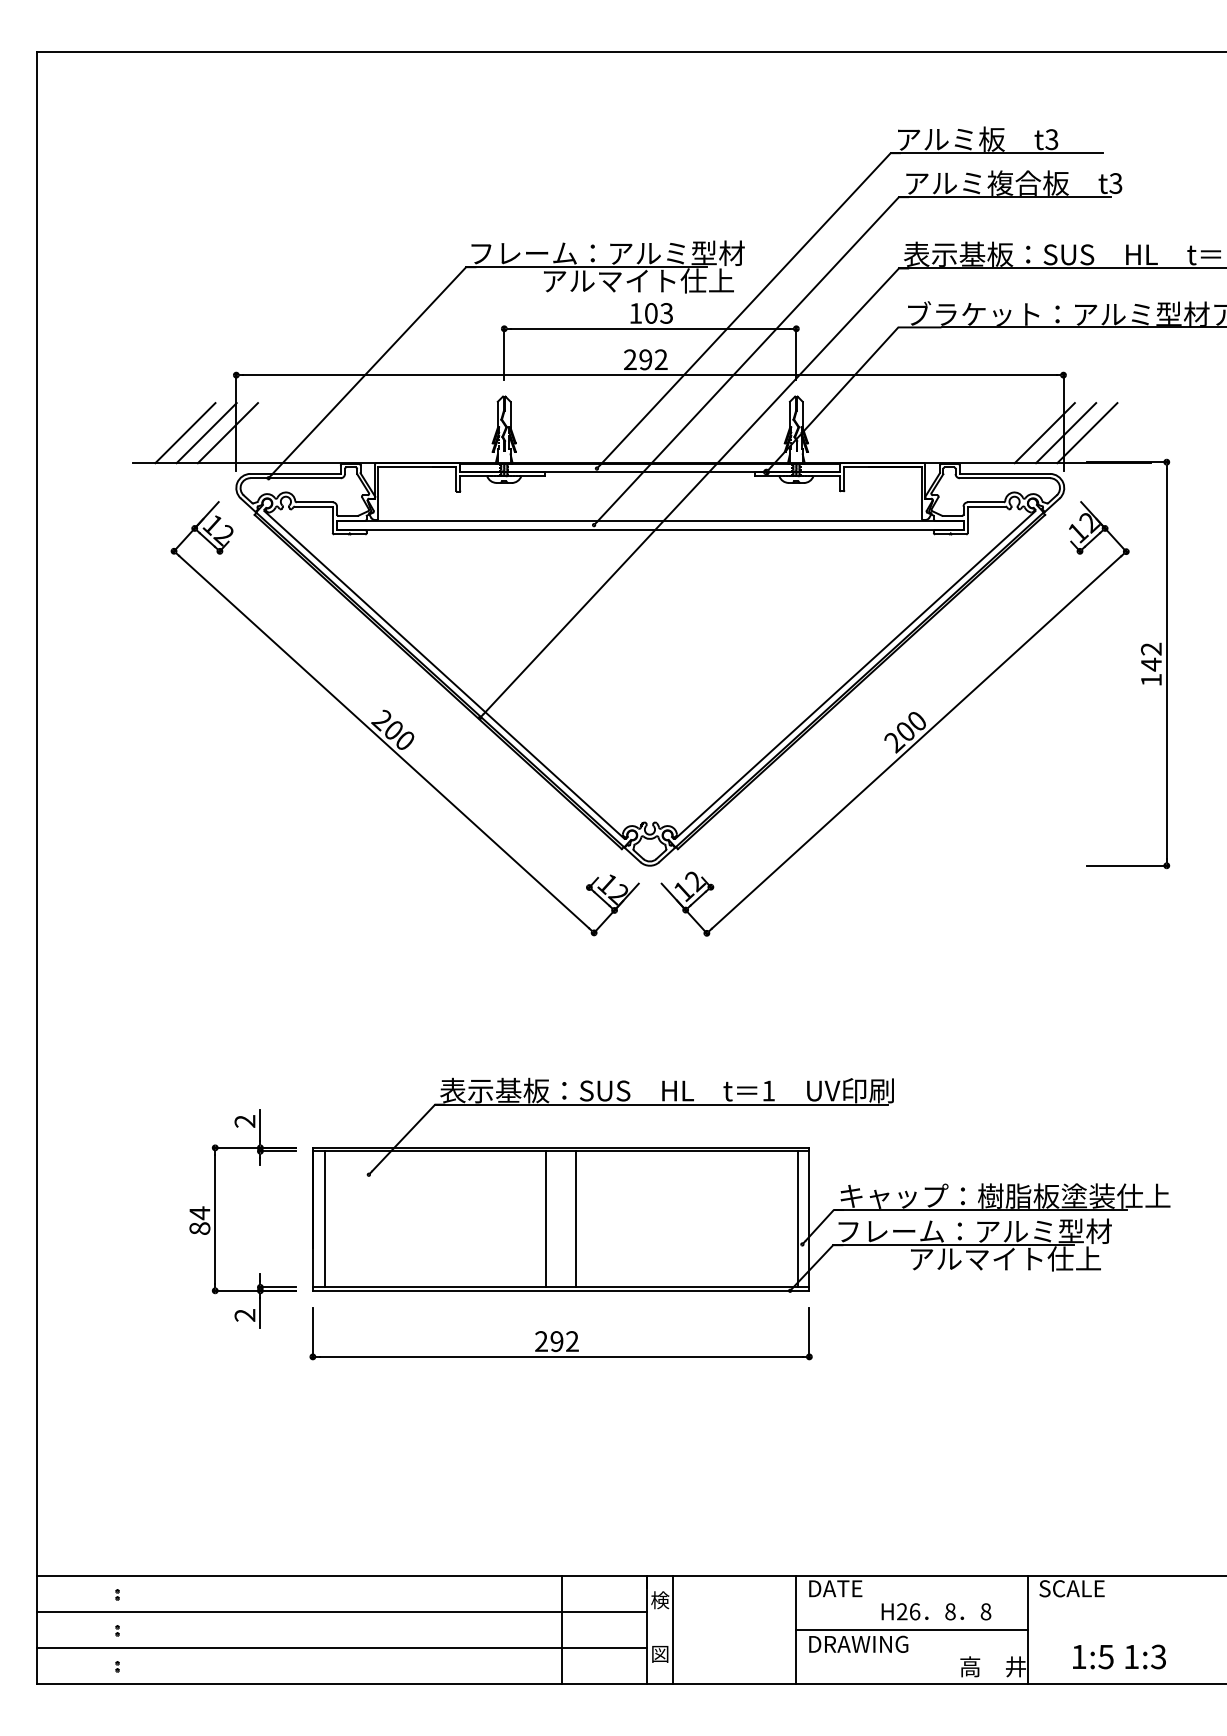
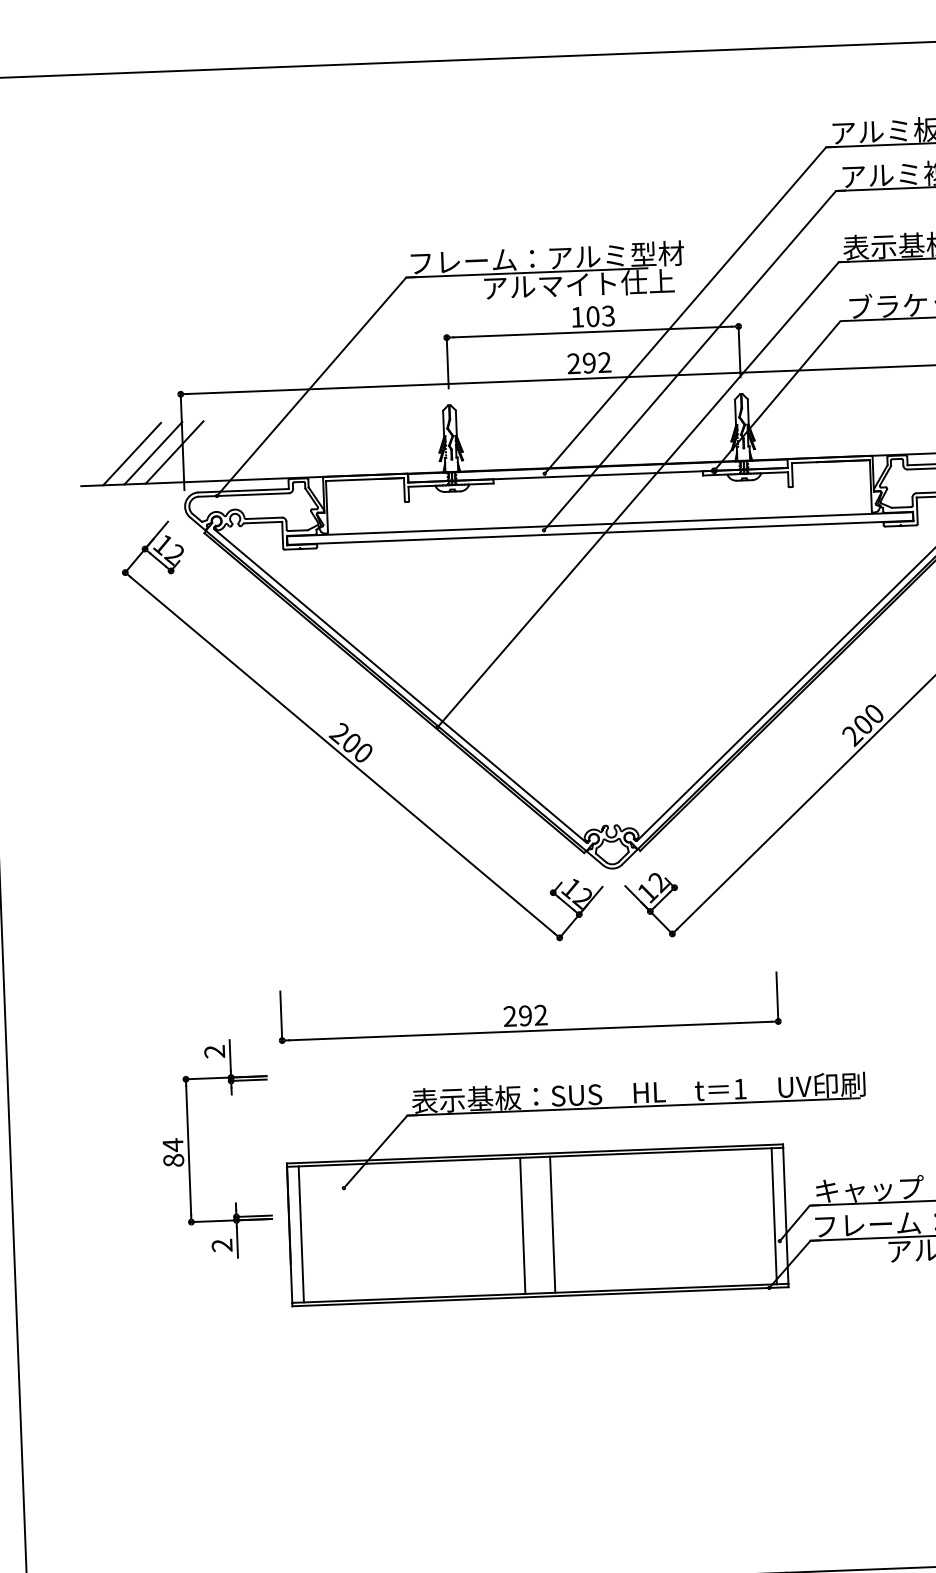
part: (215, 1218) -> (188, 1149), moved
part: (560, 1333) -> (528, 1007), moved

